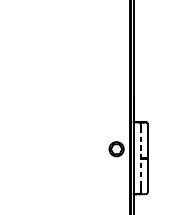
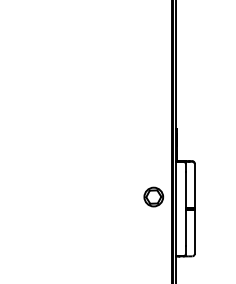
line: (140, 158) -> (185, 209), dashed -> solid

